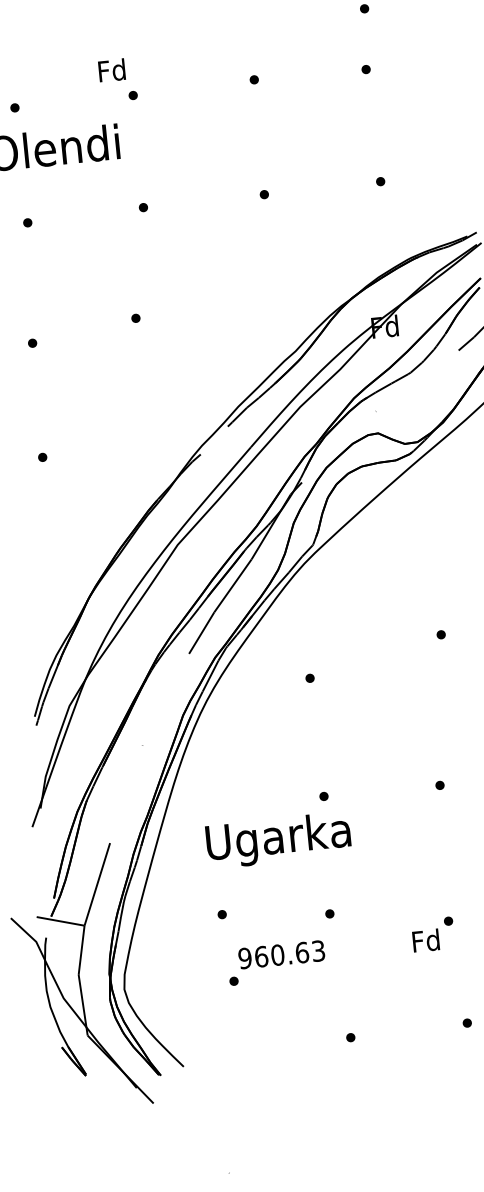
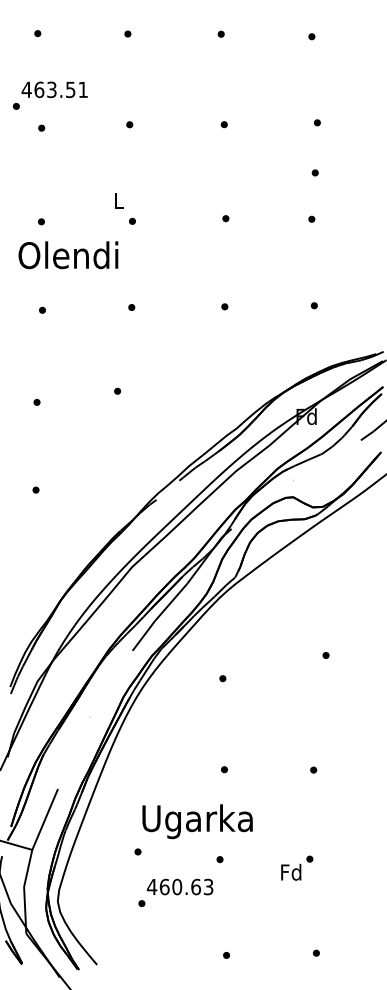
text: (112, 70) -> (118, 200), Fd -> L
text: (278, 840) -> (197, 821), moved
text: (433, 933) -> (297, 867), moved
text: (244, 957) -> (151, 886), 960.63 -> 460.63

